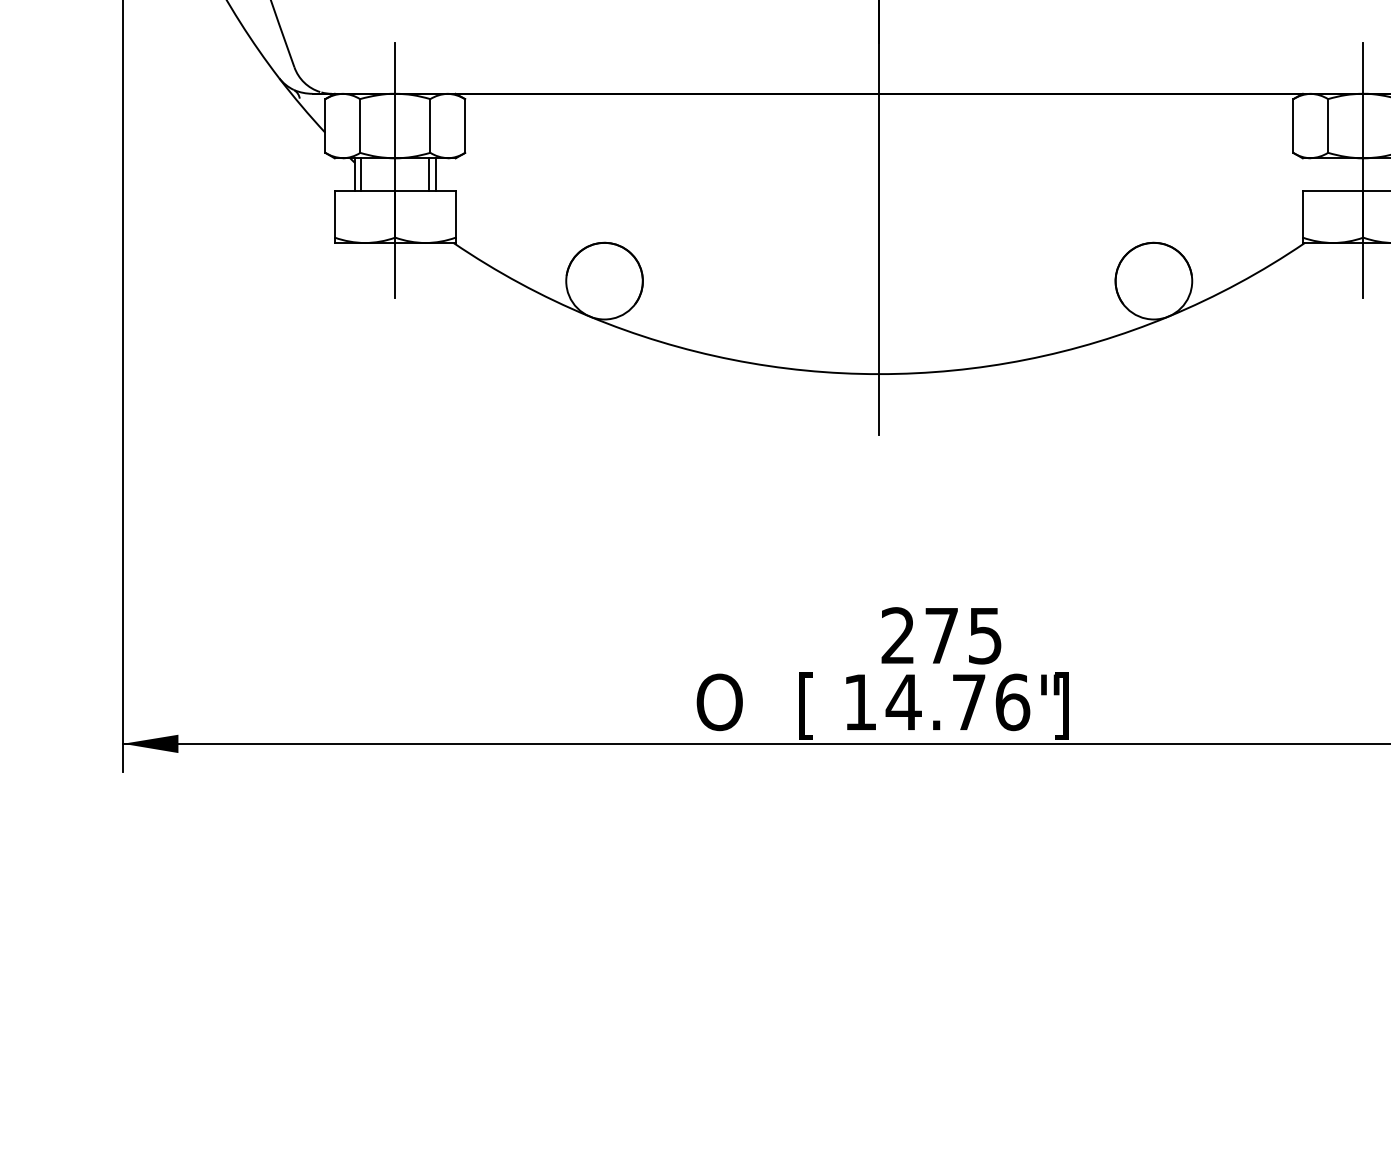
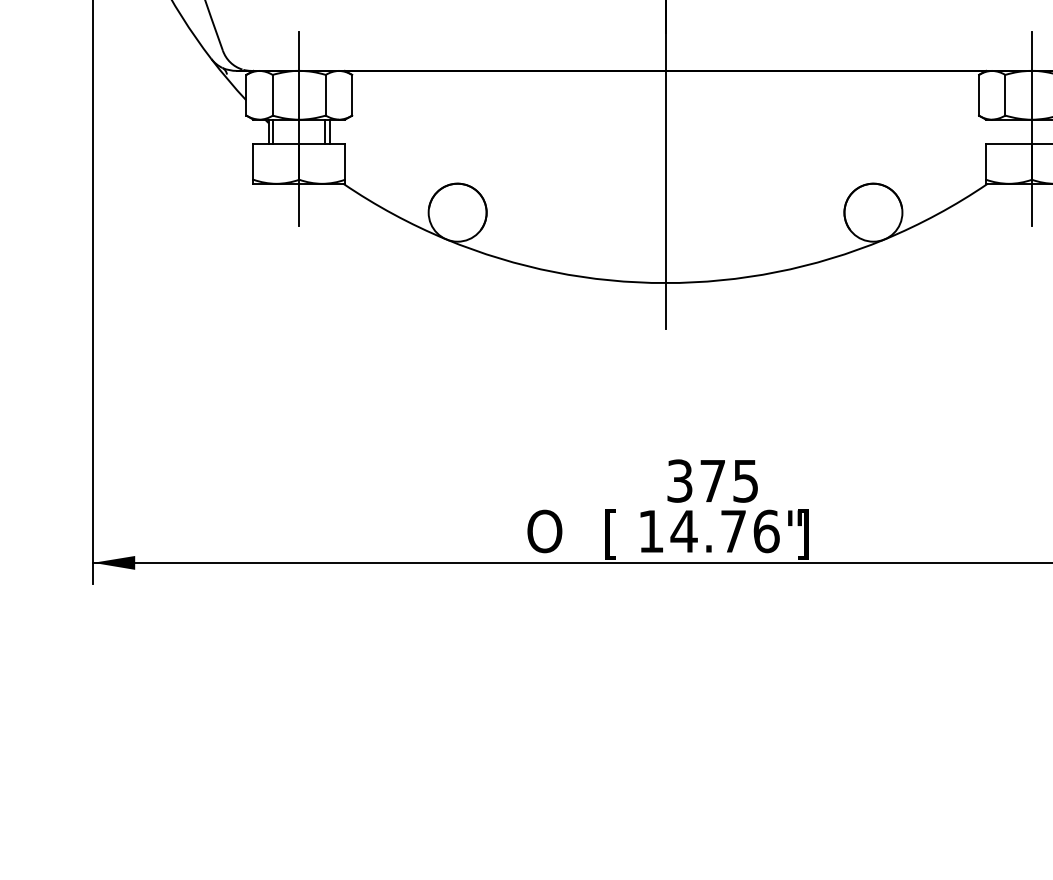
text: (897, 635) -> (679, 480), 275 -> 375

